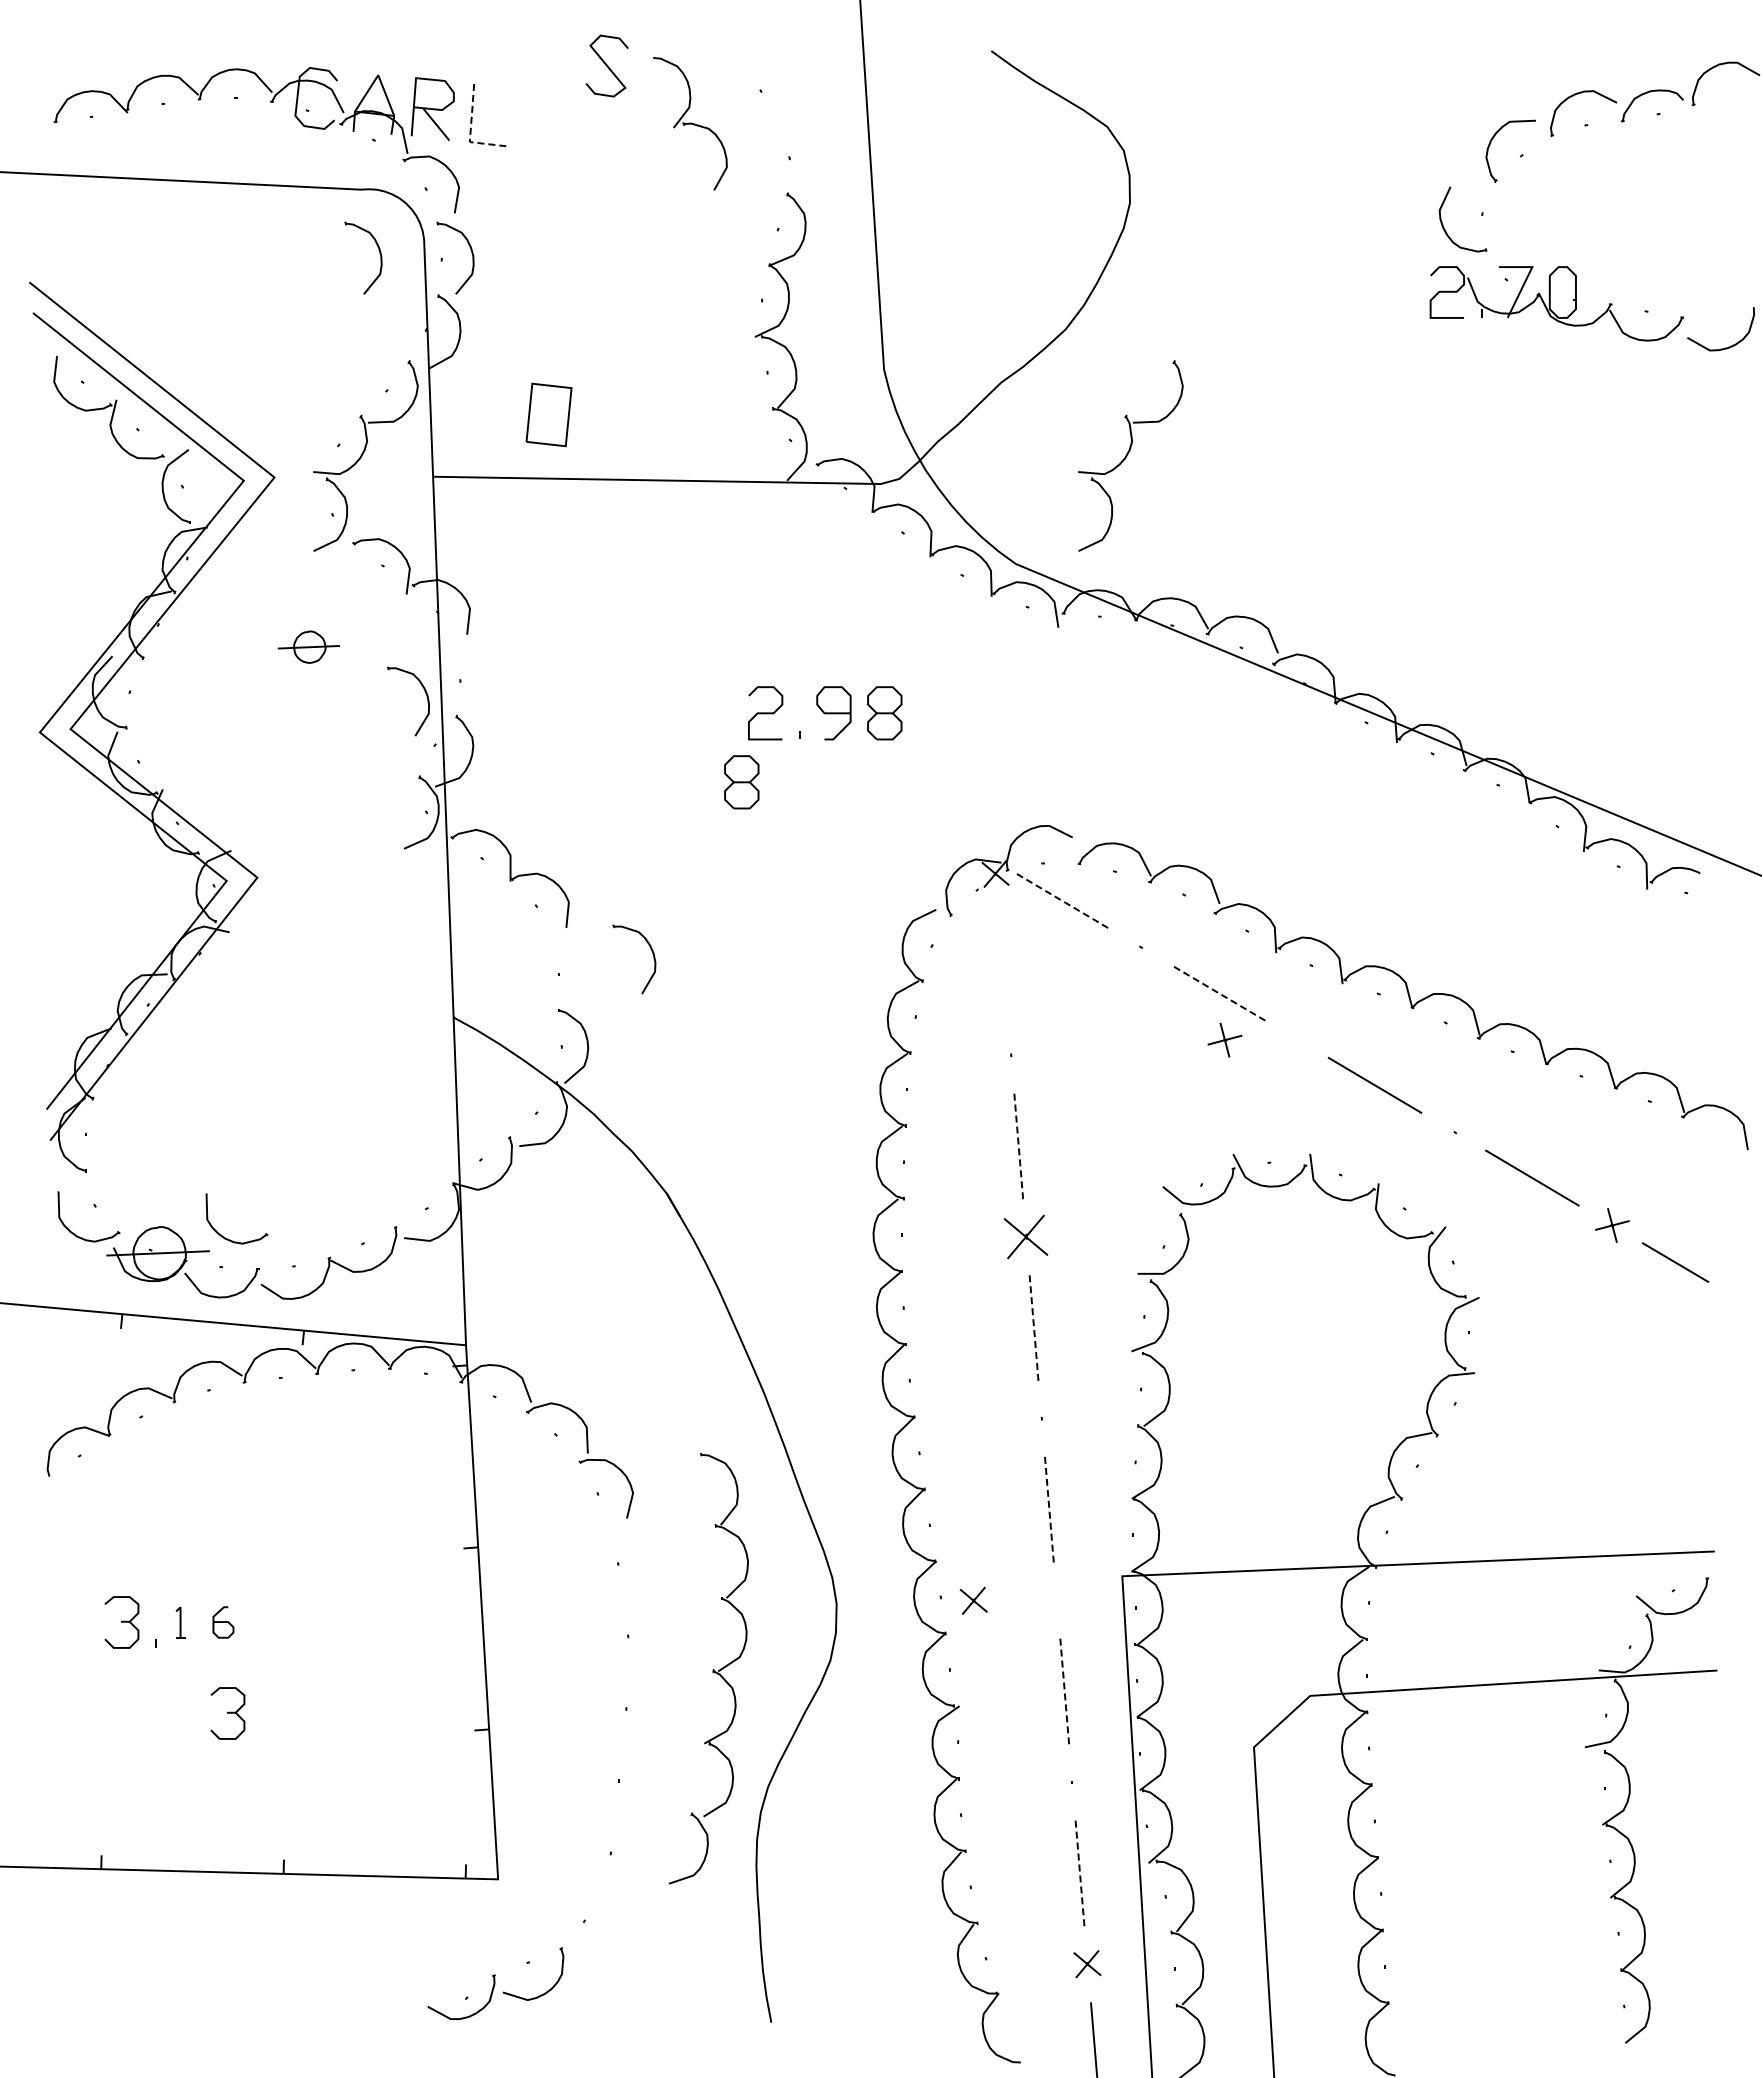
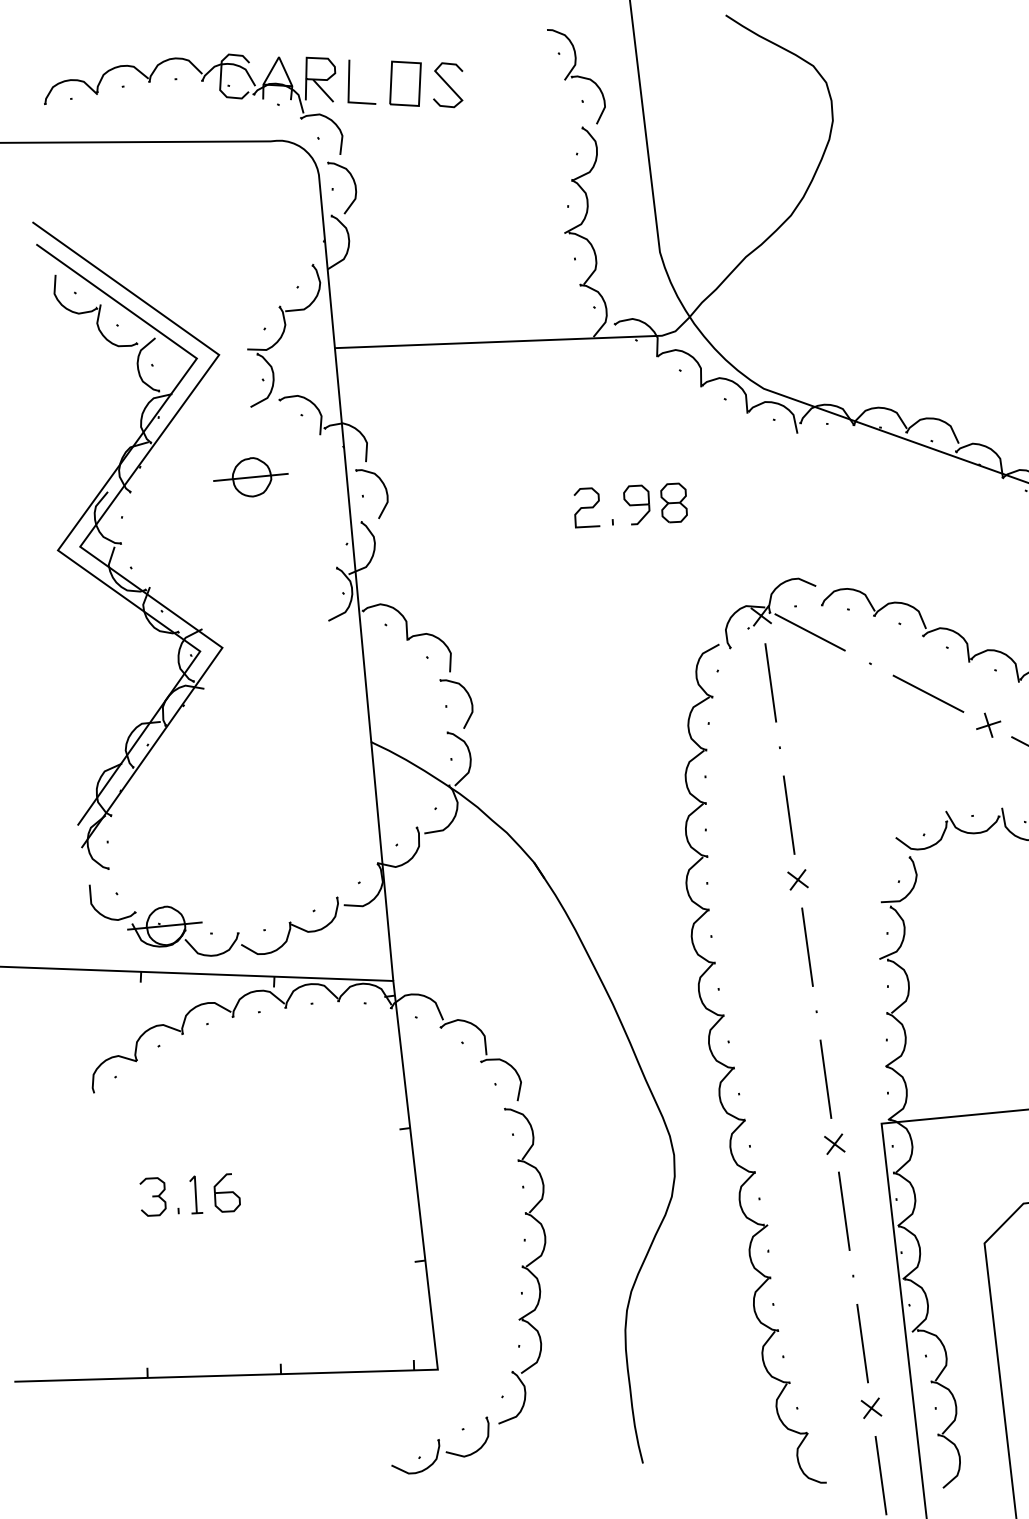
curve: (606, 65) -> (447, 84), moved
part: (690, 123) -> (576, 76), moved
line: (470, 133) -> (348, 96), dashed -> solid
part: (379, 253) -> (286, 187), removed
part: (548, 414) -> (405, 83), moved
part: (1130, 455) -> (843, 305), removed
part: (308, 647) -> (250, 477), size x1.67
part: (426, 696) -> (385, 489), moved
part: (741, 782) -> (572, 559), removed
line: (1061, 900) -> (810, 632), dashed -> solid
part: (652, 954) -> (469, 699), moved
line: (1003, 965) -> (770, 682), added
line: (1218, 992) -> (928, 693), dashed -> solid
part: (1224, 1039) -> (988, 724), moved
line: (1018, 1148) -> (788, 815), dashed -> solid
part: (224, 1236) -> (212, 911), removed
part: (1026, 1237) -> (798, 880), size x0.62
line: (1034, 1329) -> (807, 946), dashed -> solid
line: (1049, 1511) -> (825, 1079), dashed -> solid
part: (973, 1600) -> (834, 1143), moved
part: (180, 1622) -> (195, 1194), size x1.67
part: (223, 1622) -> (227, 1192), size x1.67
part: (708, 1668) -> (518, 1265), moved
line: (1064, 1693) -> (844, 1211), dashed -> solid
part: (227, 1713) -> (233, 1259), removed
line: (1080, 1875) -> (862, 1343), dashed -> solid

